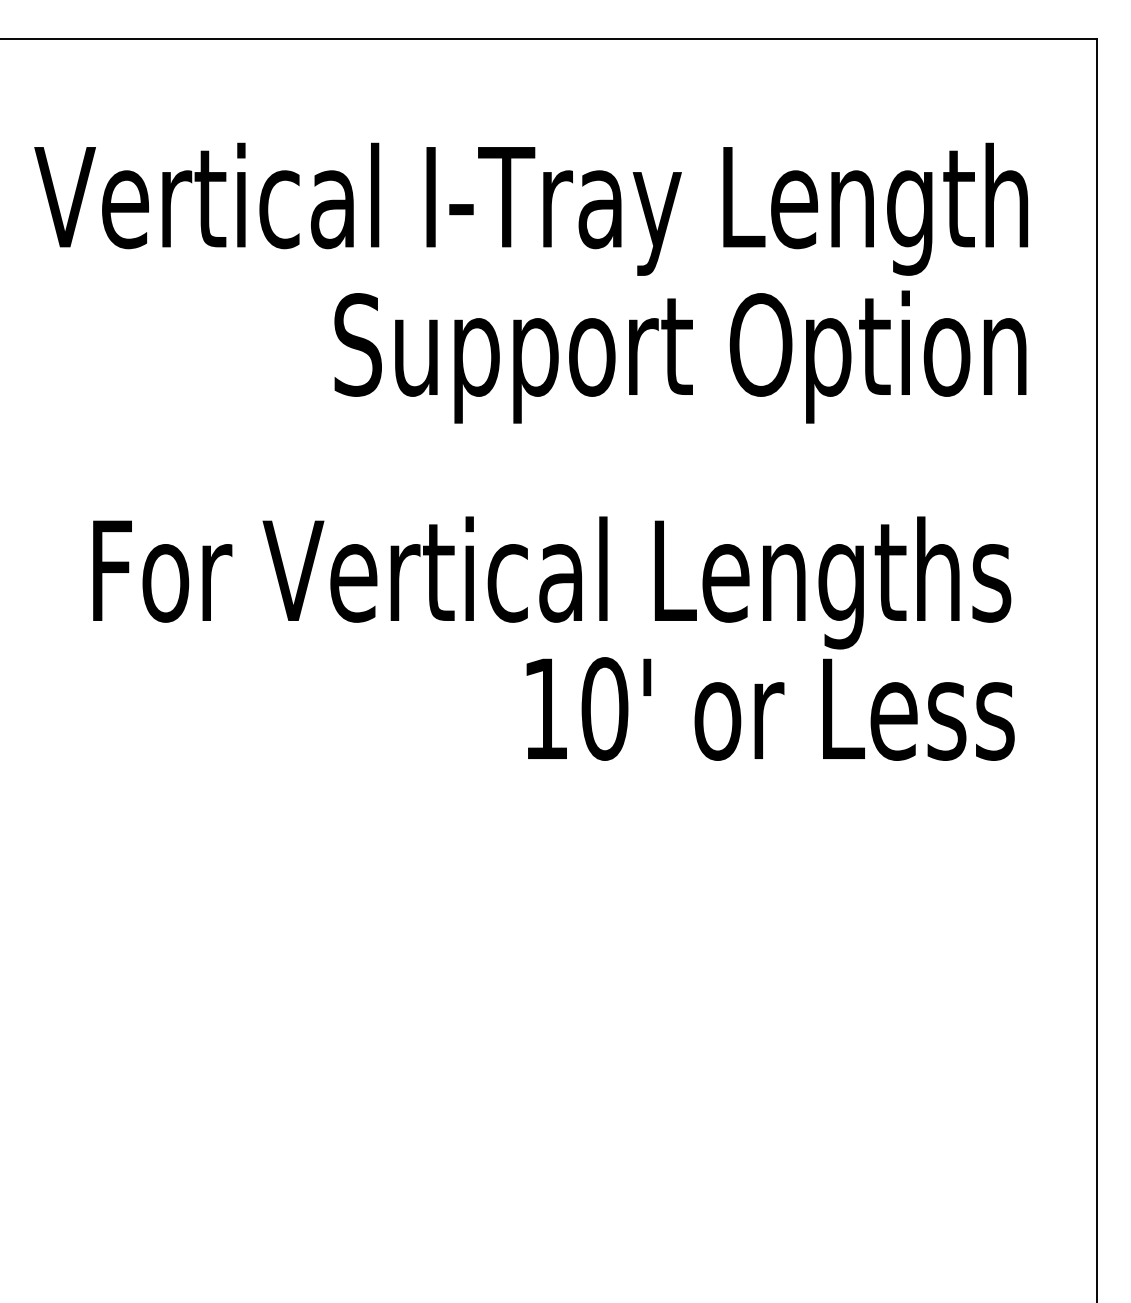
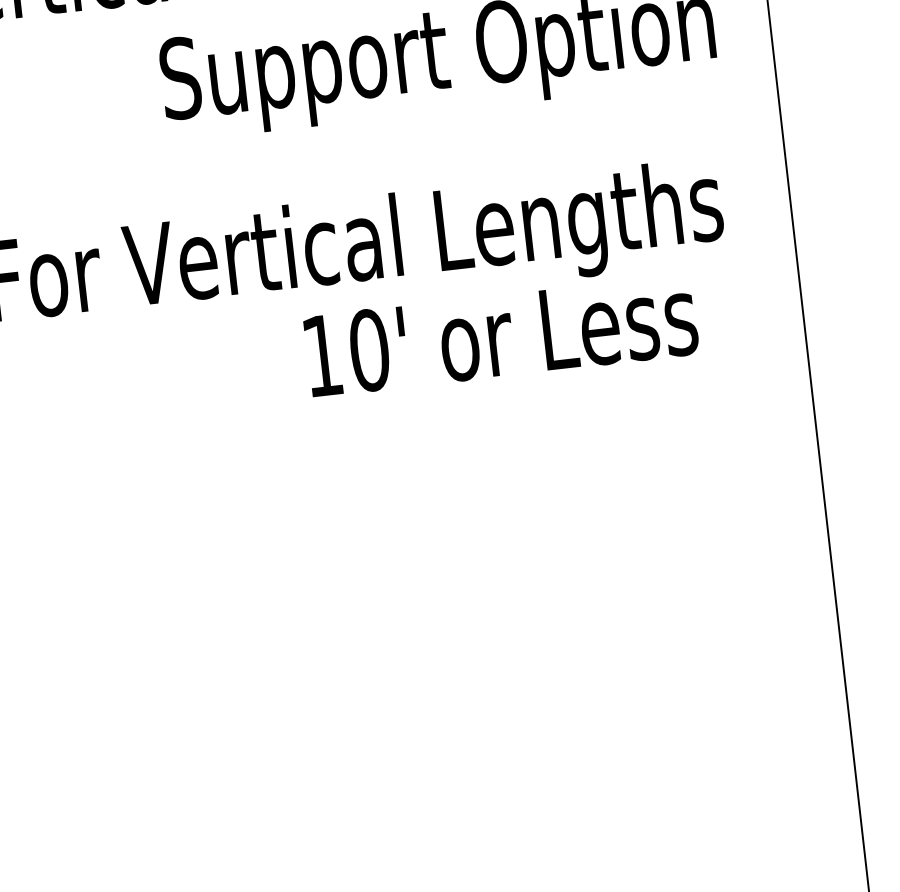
text: (770, 708) -> (501, 335), moved

